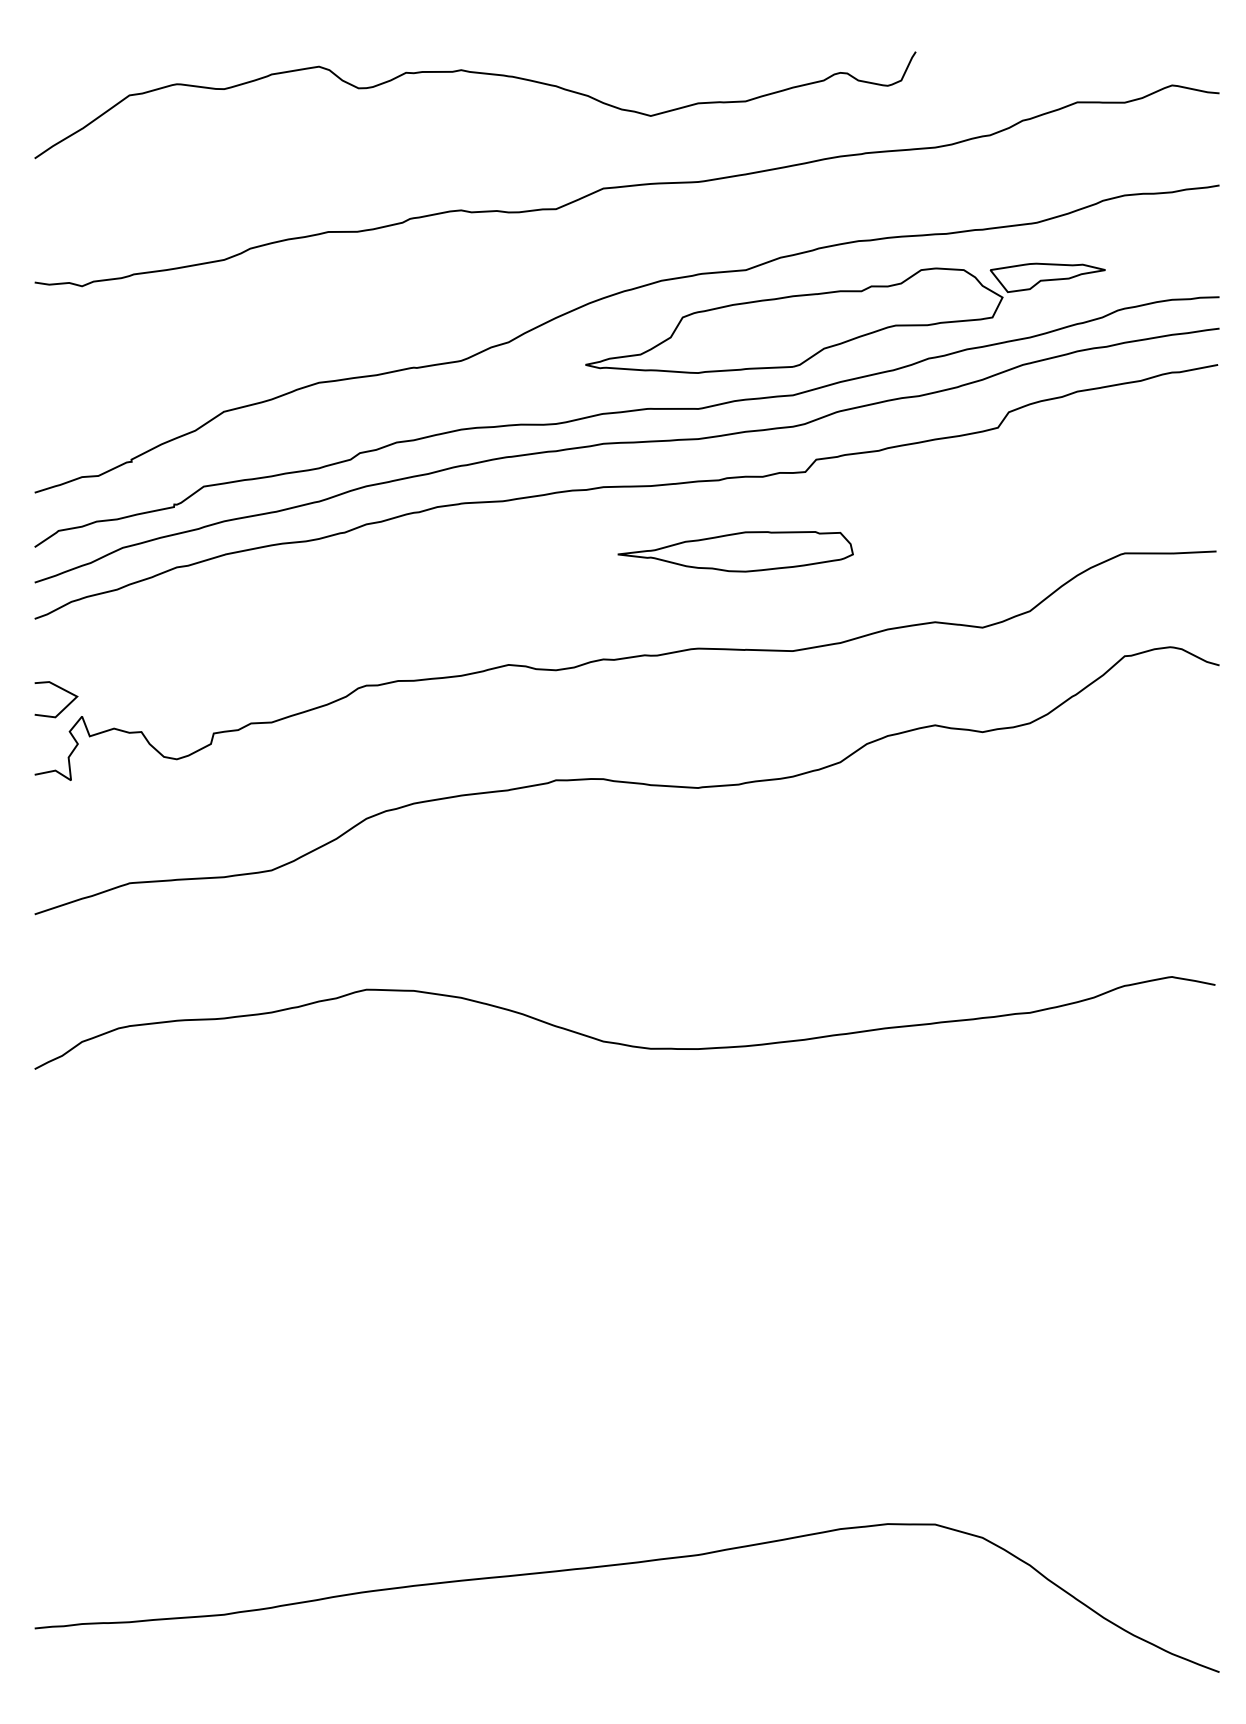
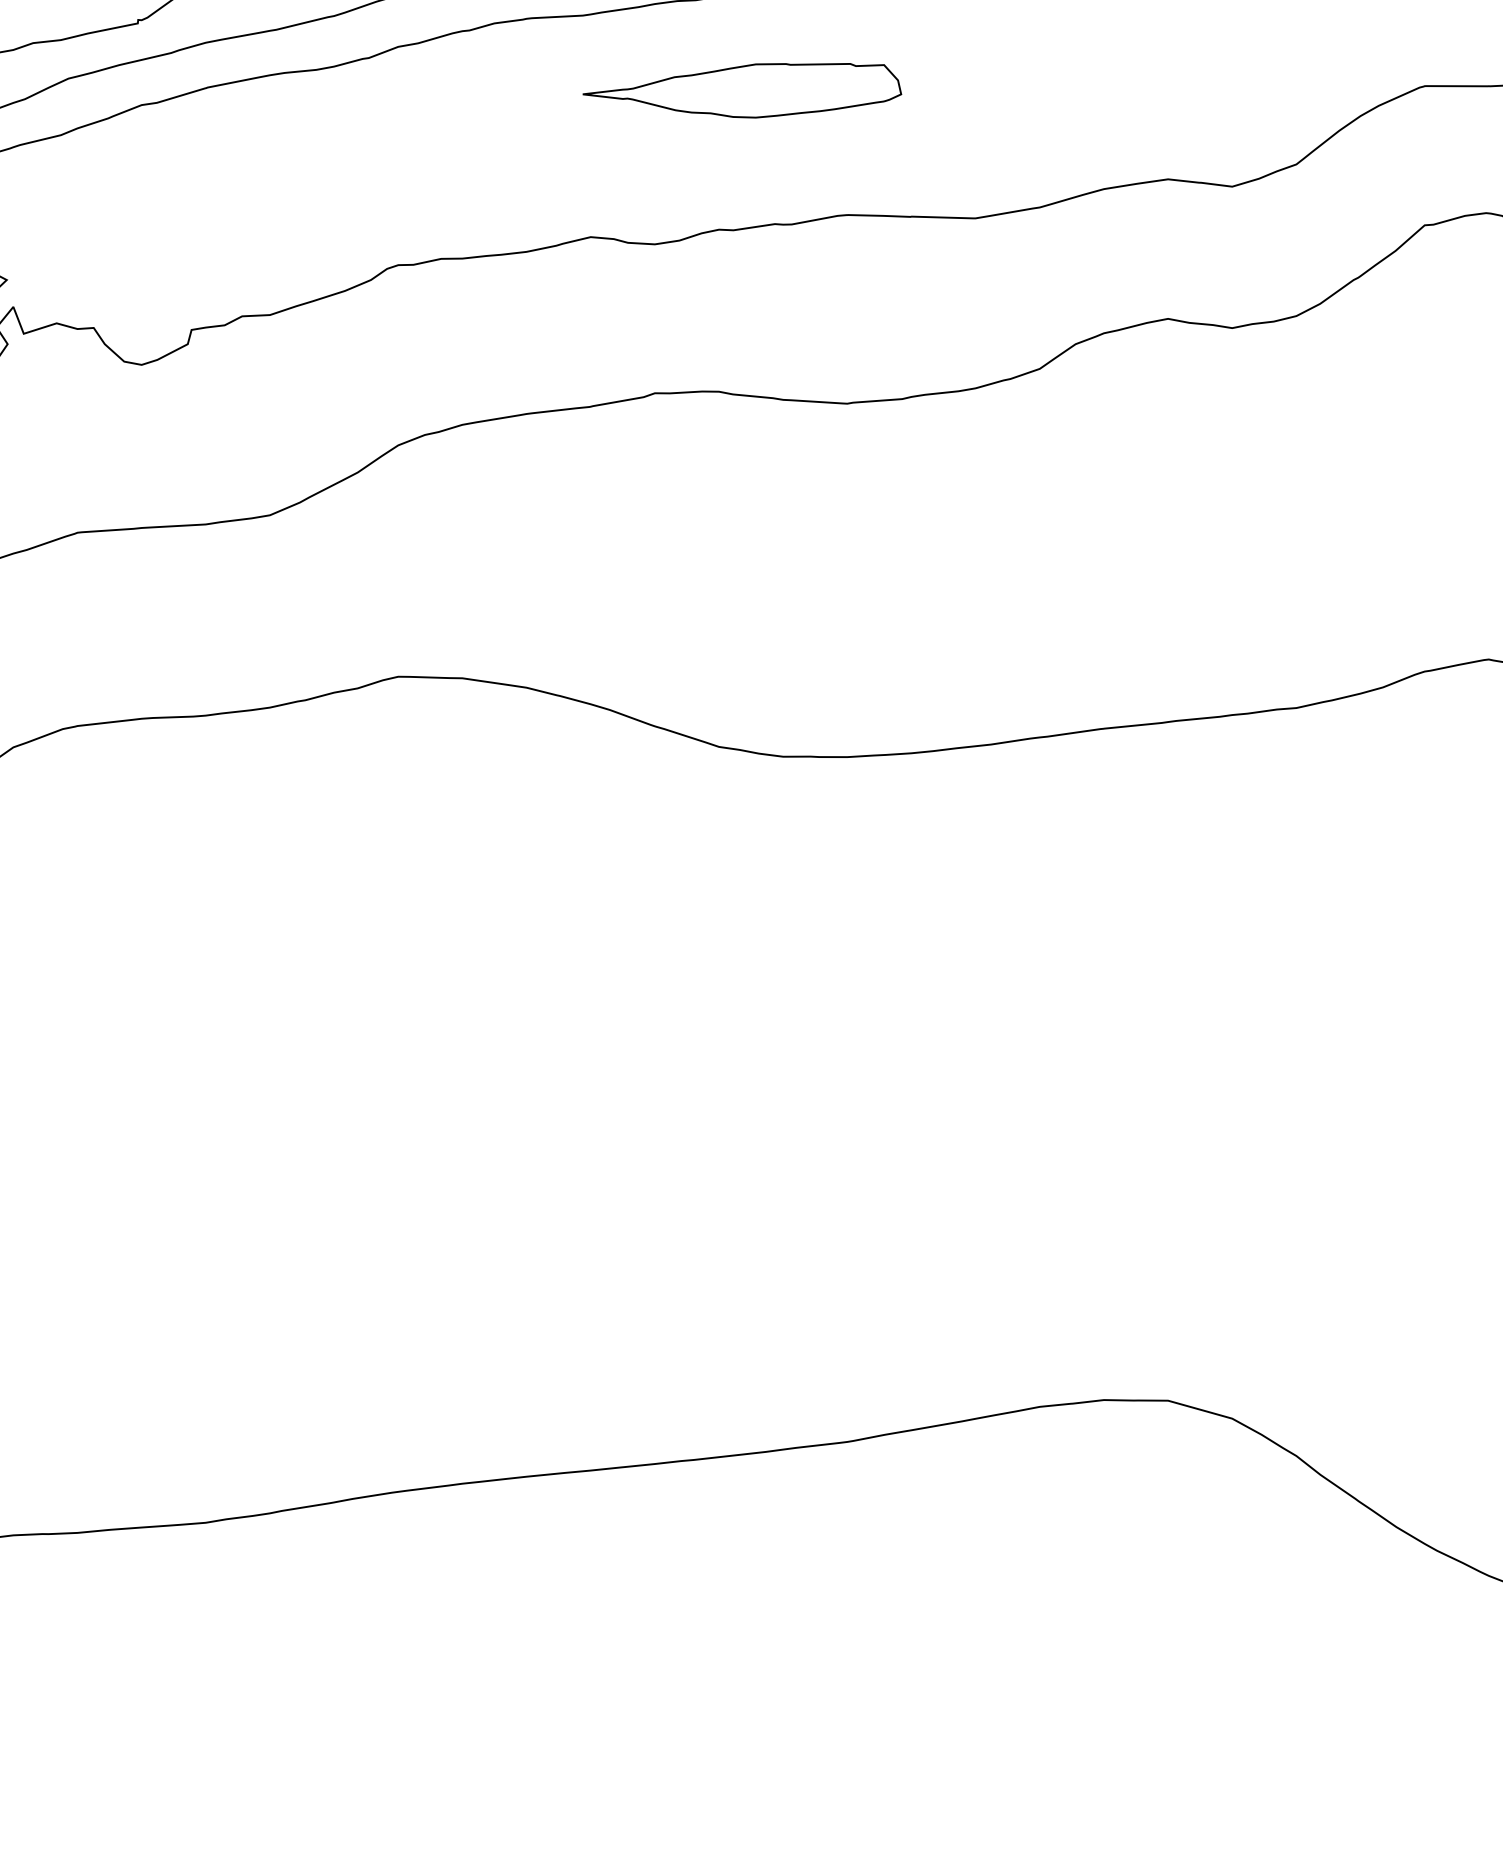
part: (735, 551) -> (742, 90), moved

